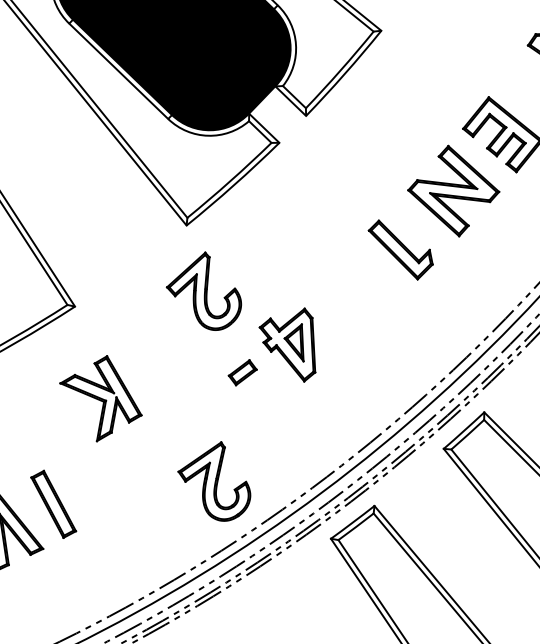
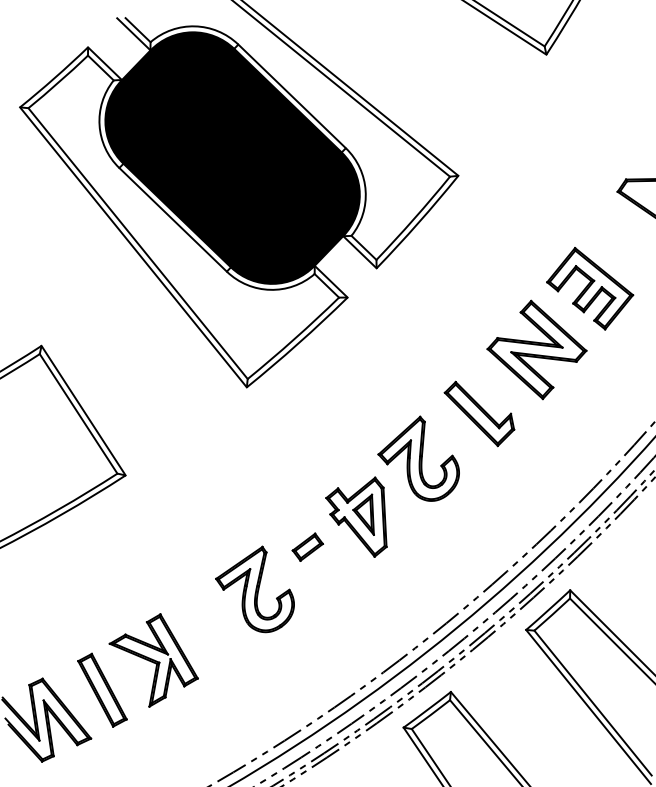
part: (203, 291) -> (418, 458), moved
part: (100, 398) -> (153, 660), moved
part: (213, 481) -> (254, 589), moved

